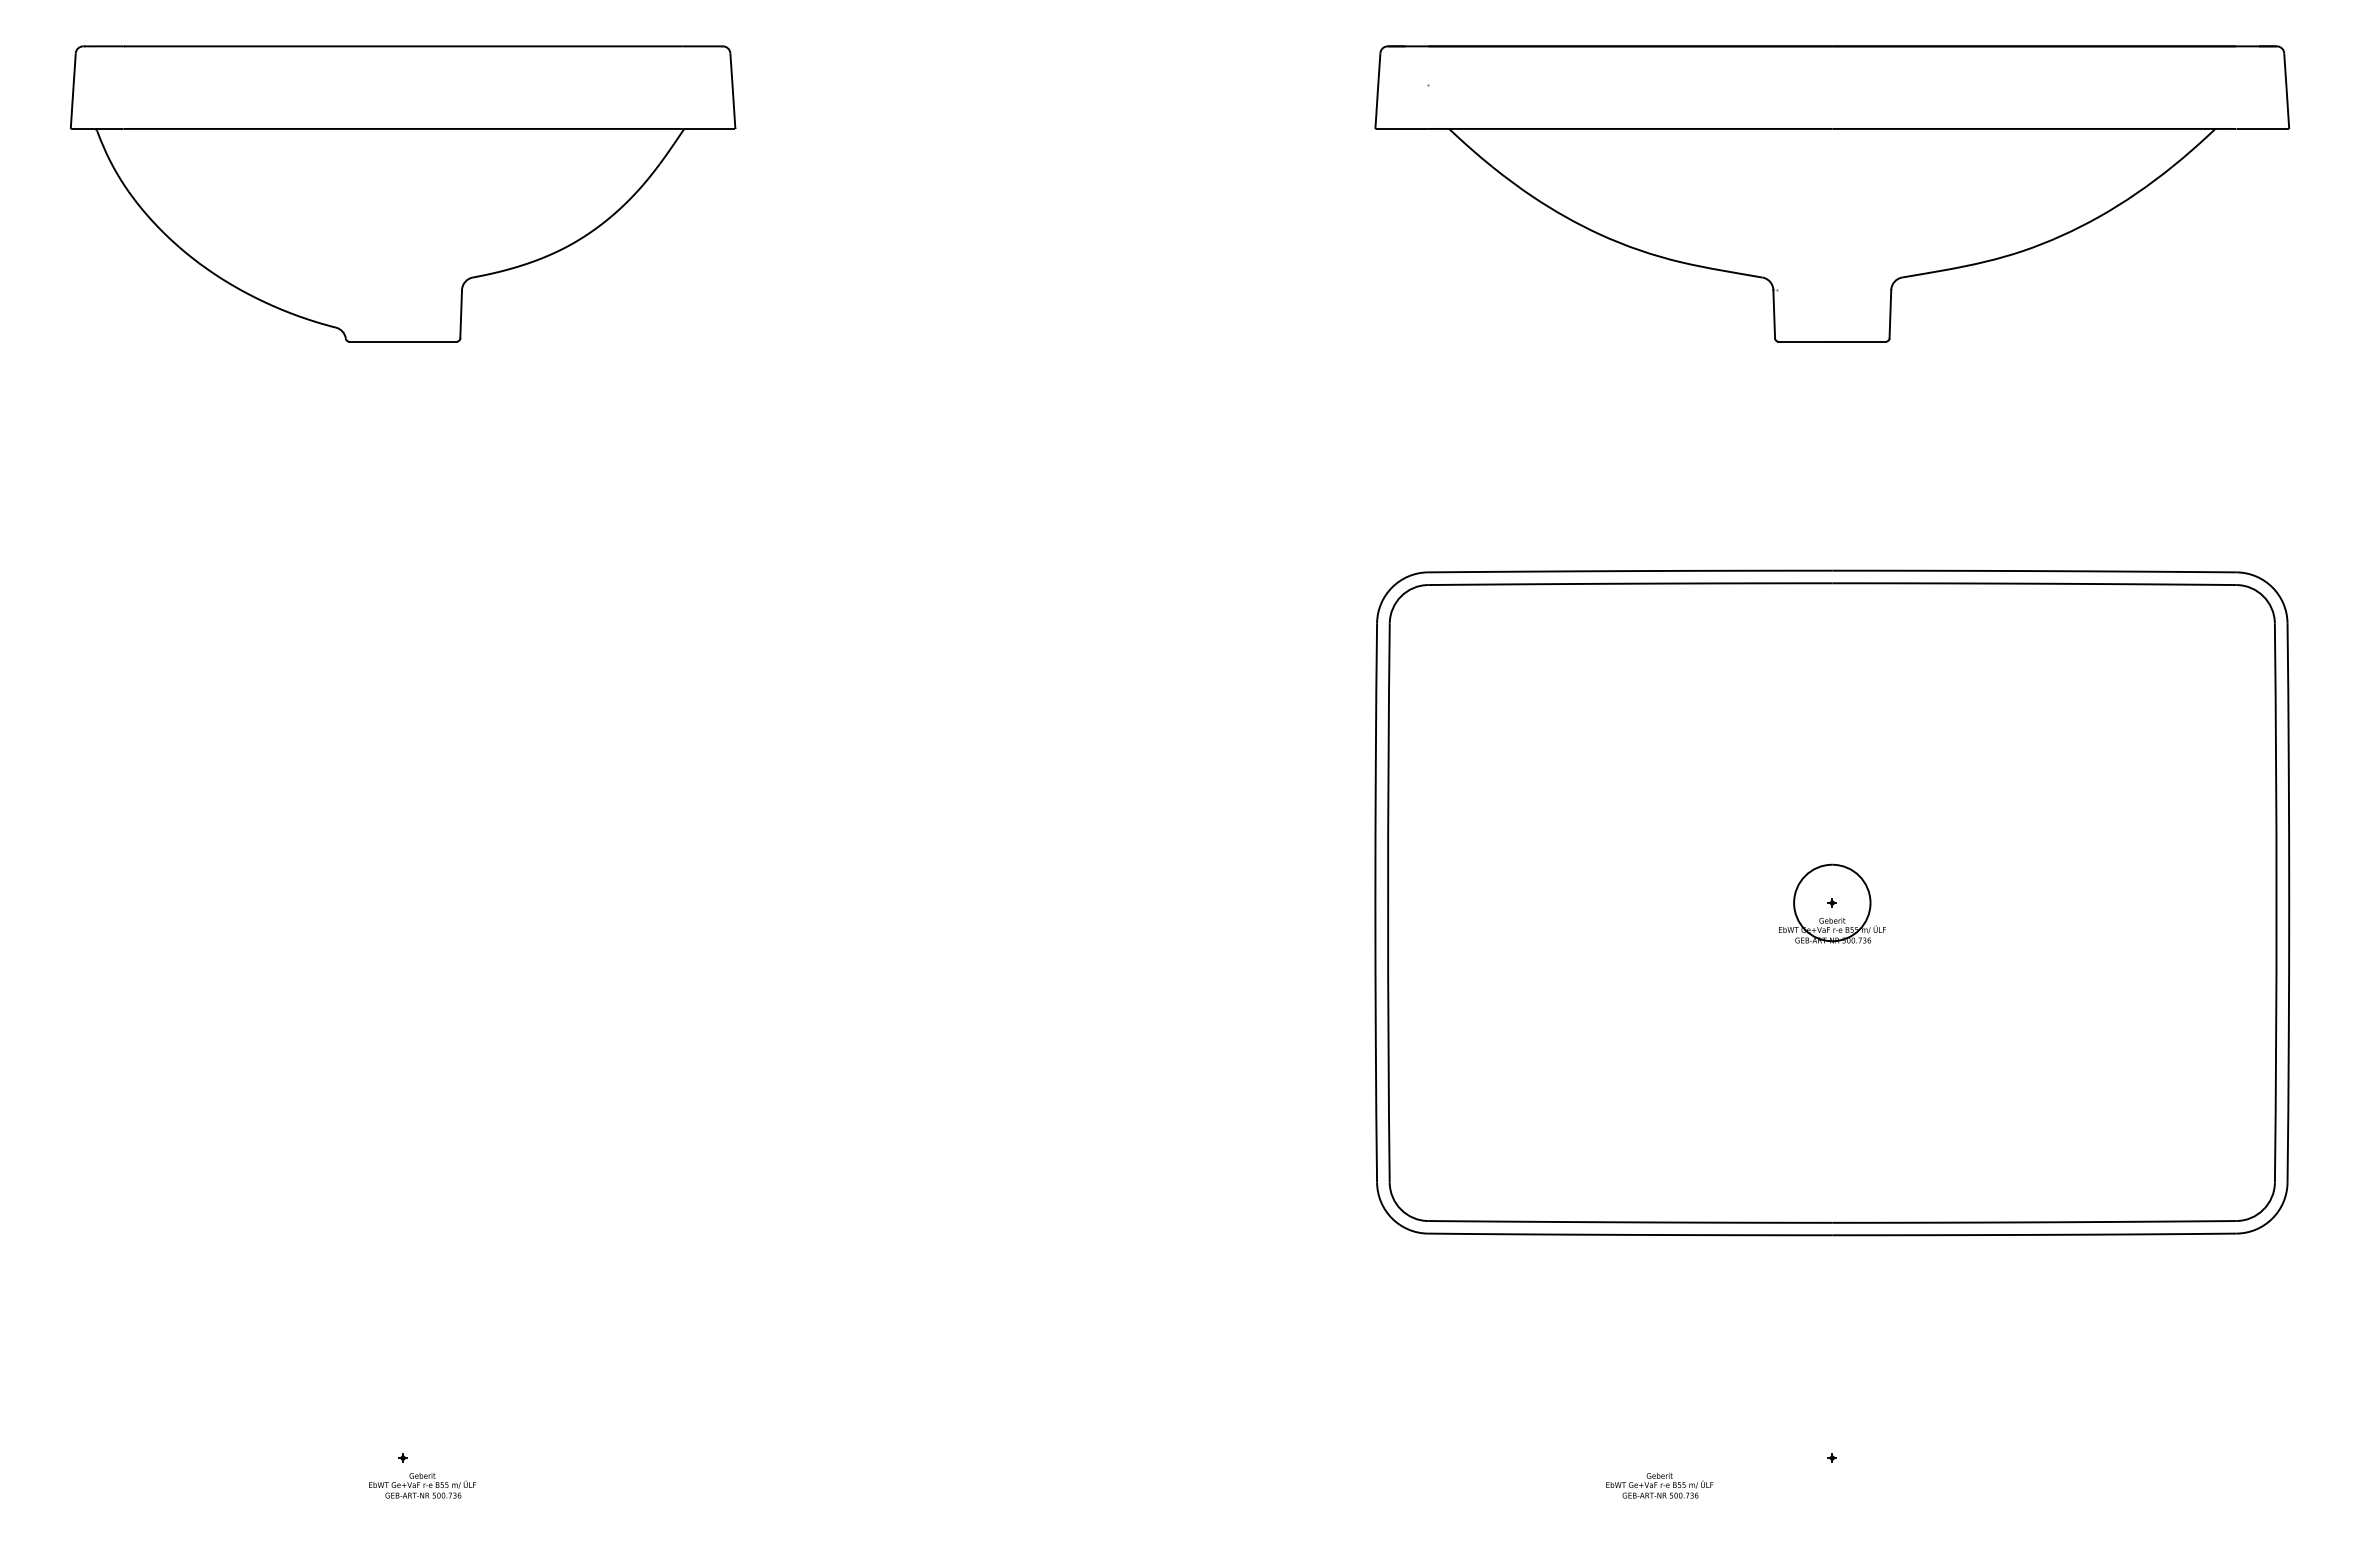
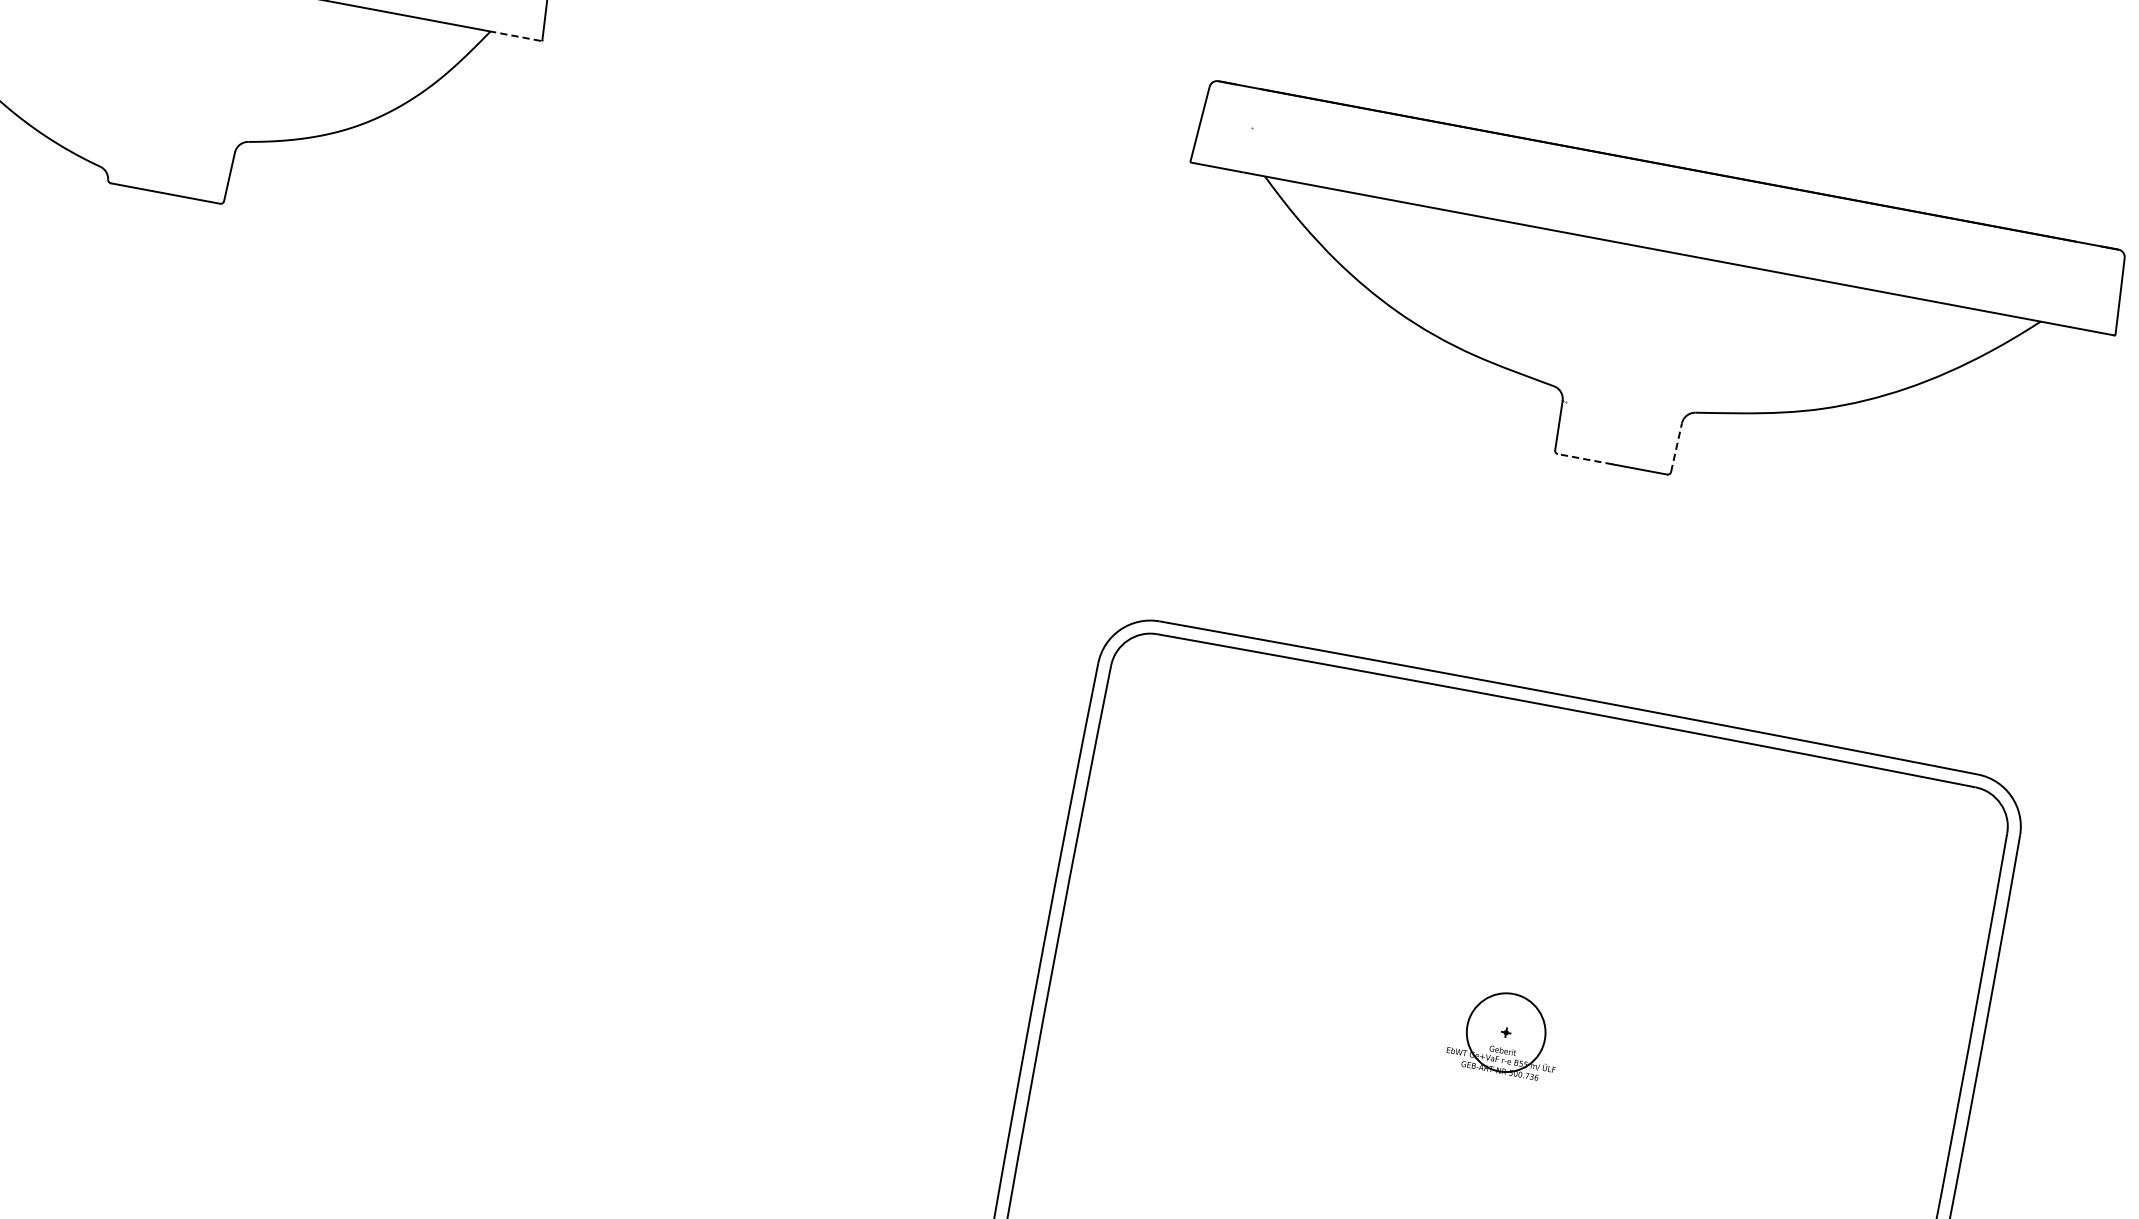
line: (709, 128) -> (516, 35), solid -> dashed
line: (1890, 313) -> (1676, 446), solid -> dashed
line: (1805, 341) -> (1585, 459), solid -> dashed

